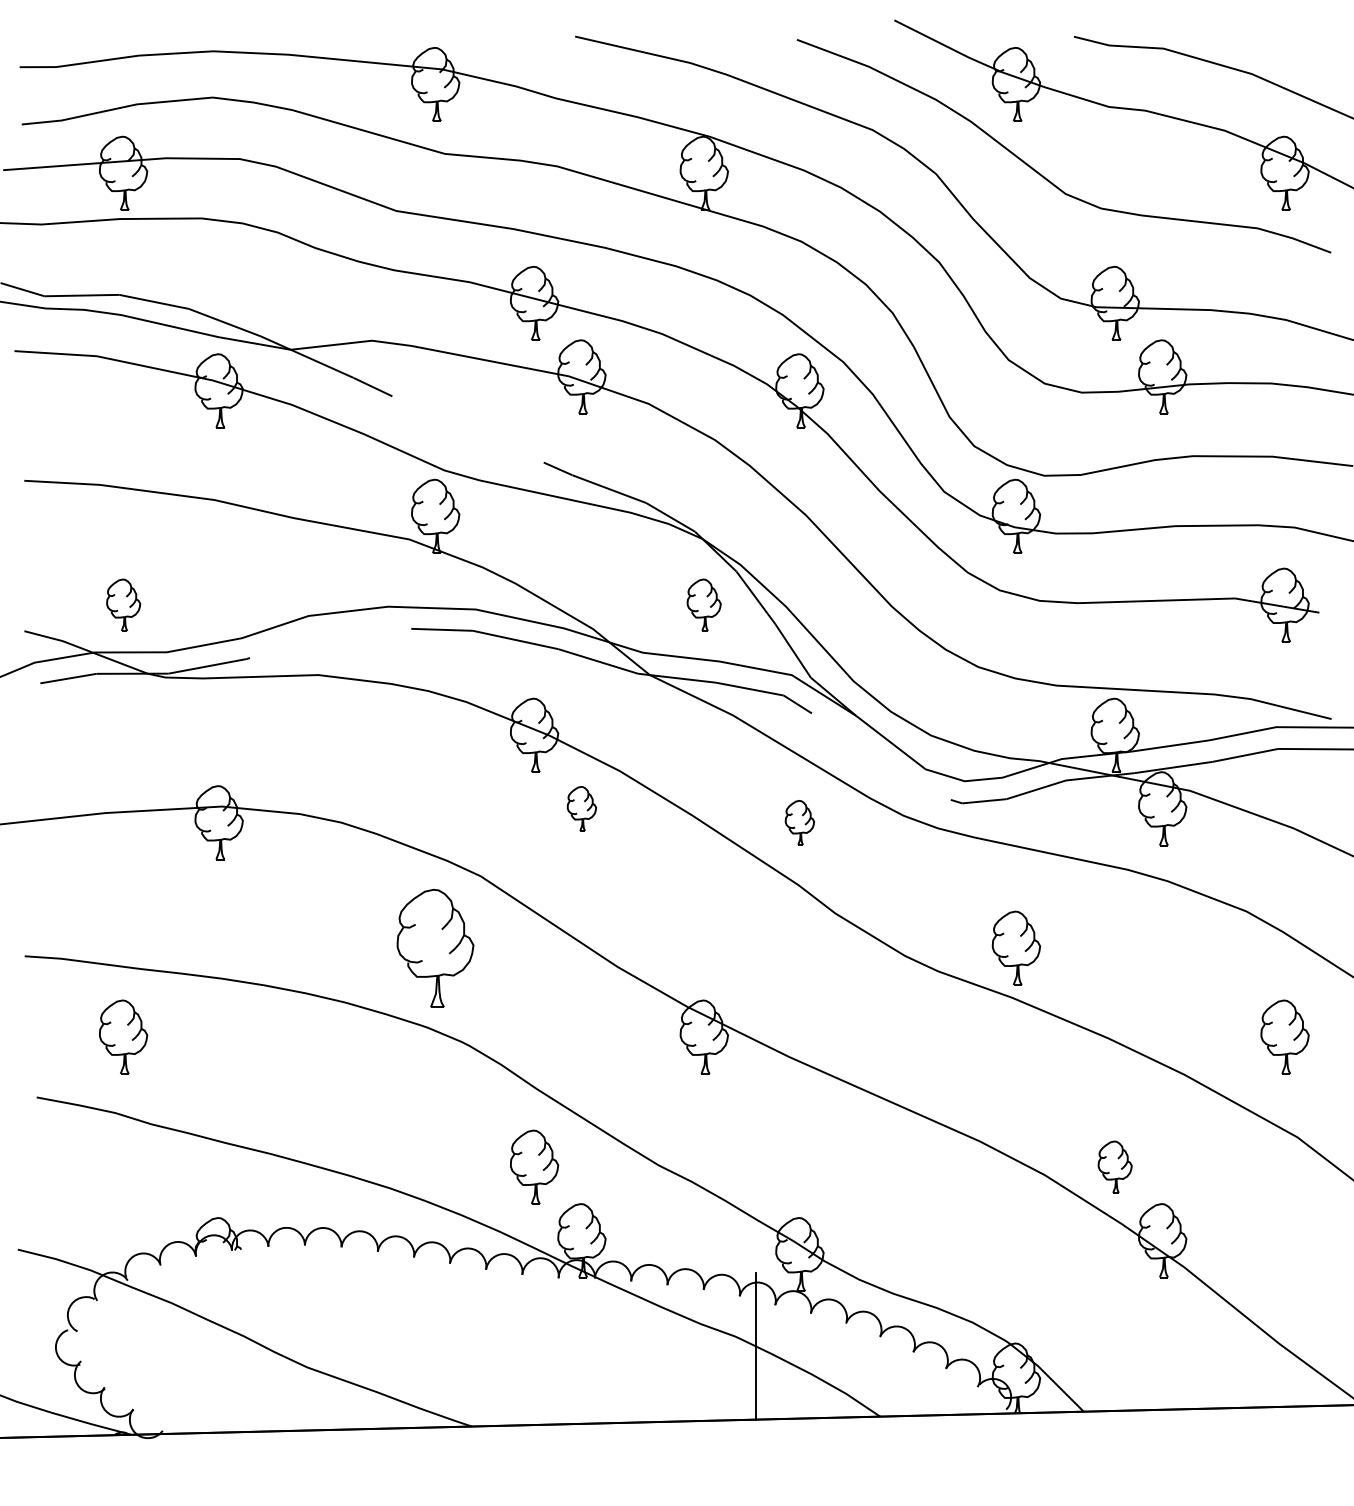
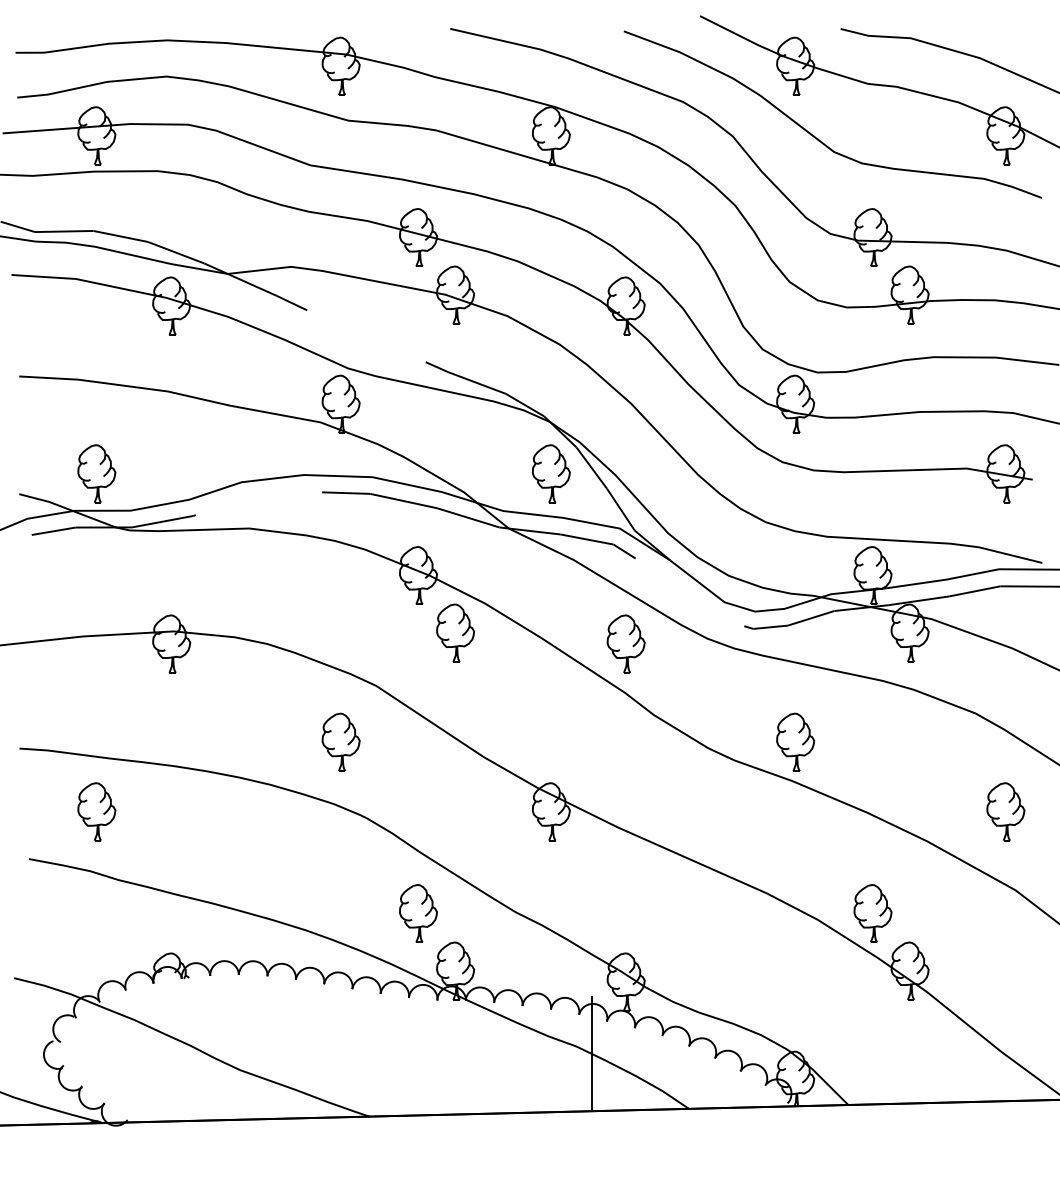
part: (123, 604) -> (96, 473), size x1.43
part: (703, 604) -> (550, 473), size x1.43
part: (581, 808) -> (455, 632), size x1.67
part: (799, 822) -> (625, 643), size x1.67
part: (435, 947) -> (341, 741), size x0.62
part: (1114, 1166) -> (872, 913), size x1.43

